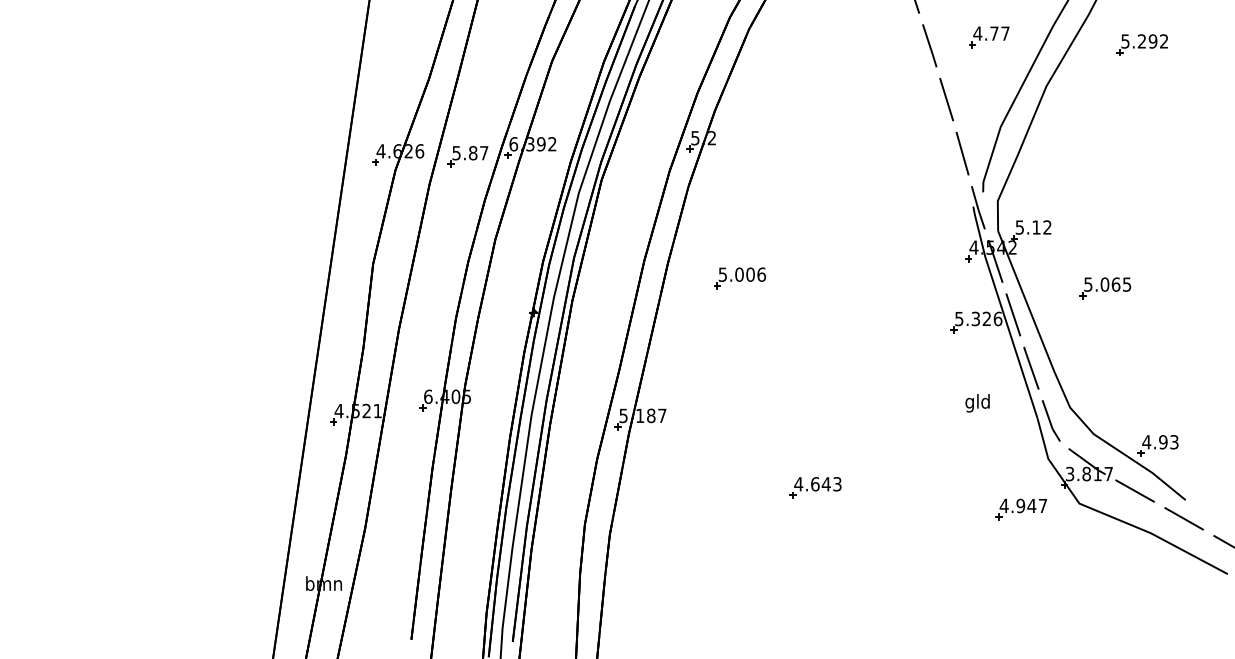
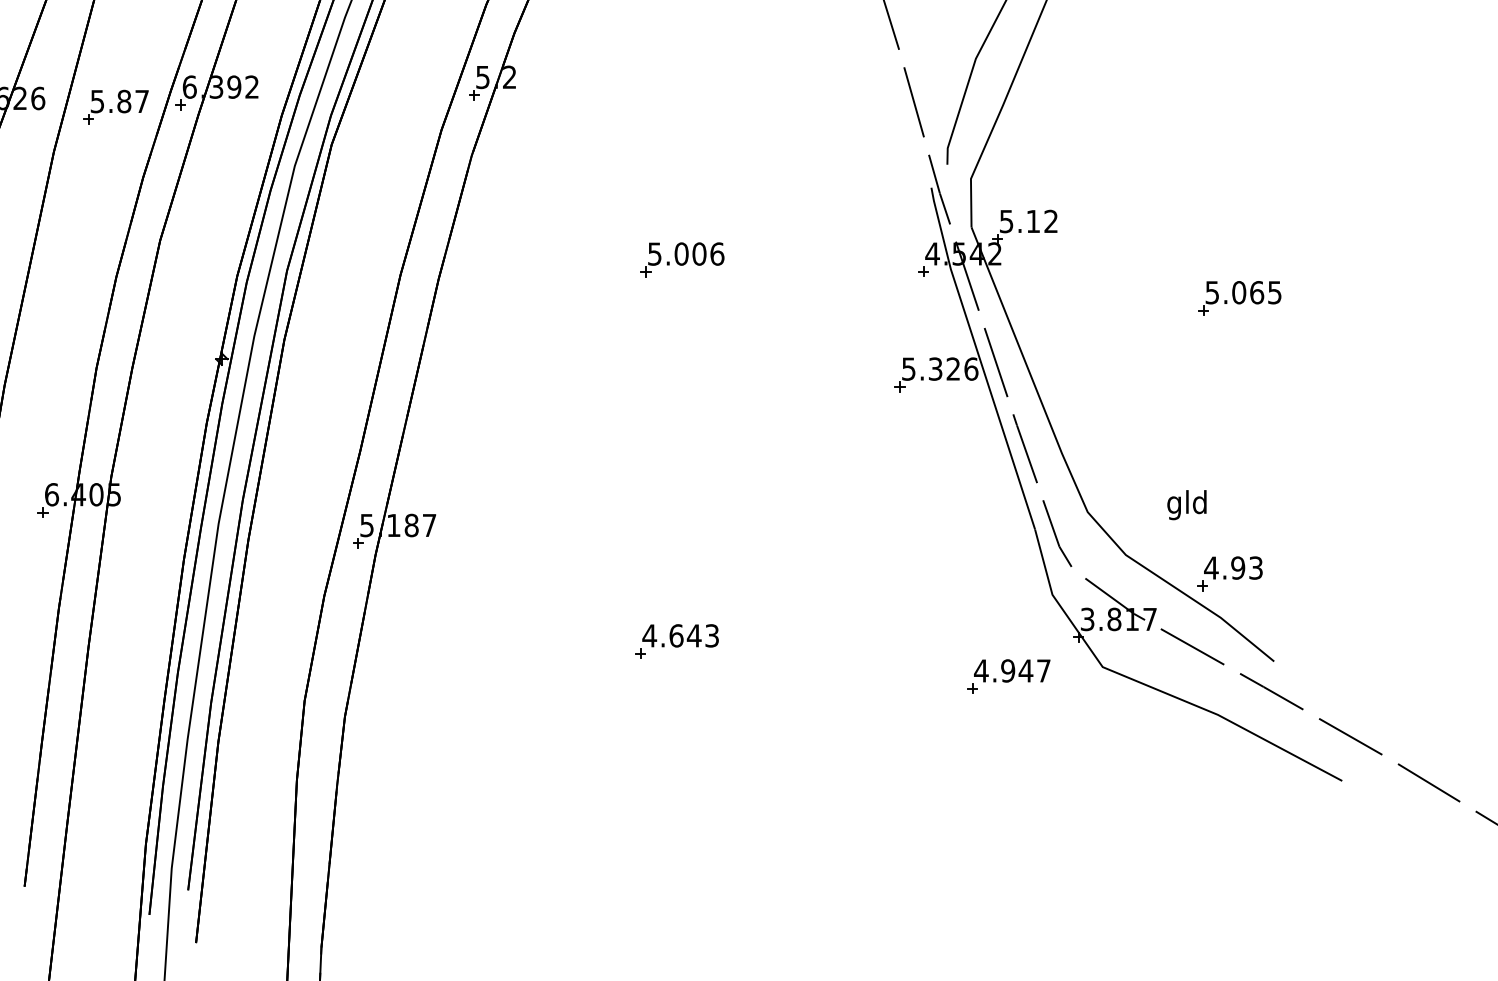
part: (739, 278) -> (681, 260), moved
part: (1105, 288) -> (1240, 298), moved
text: (977, 403) -> (1186, 505), moved

